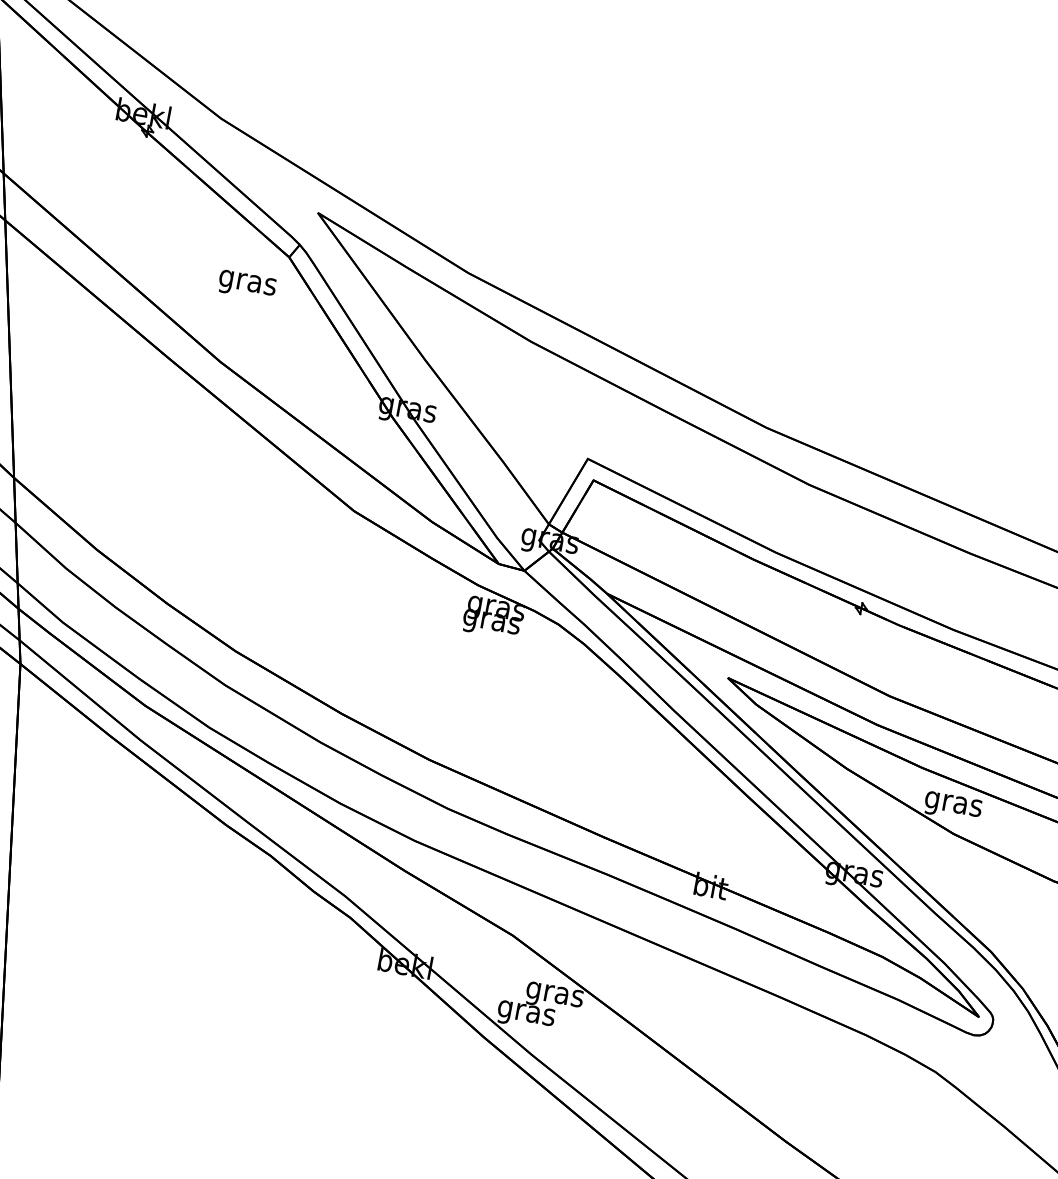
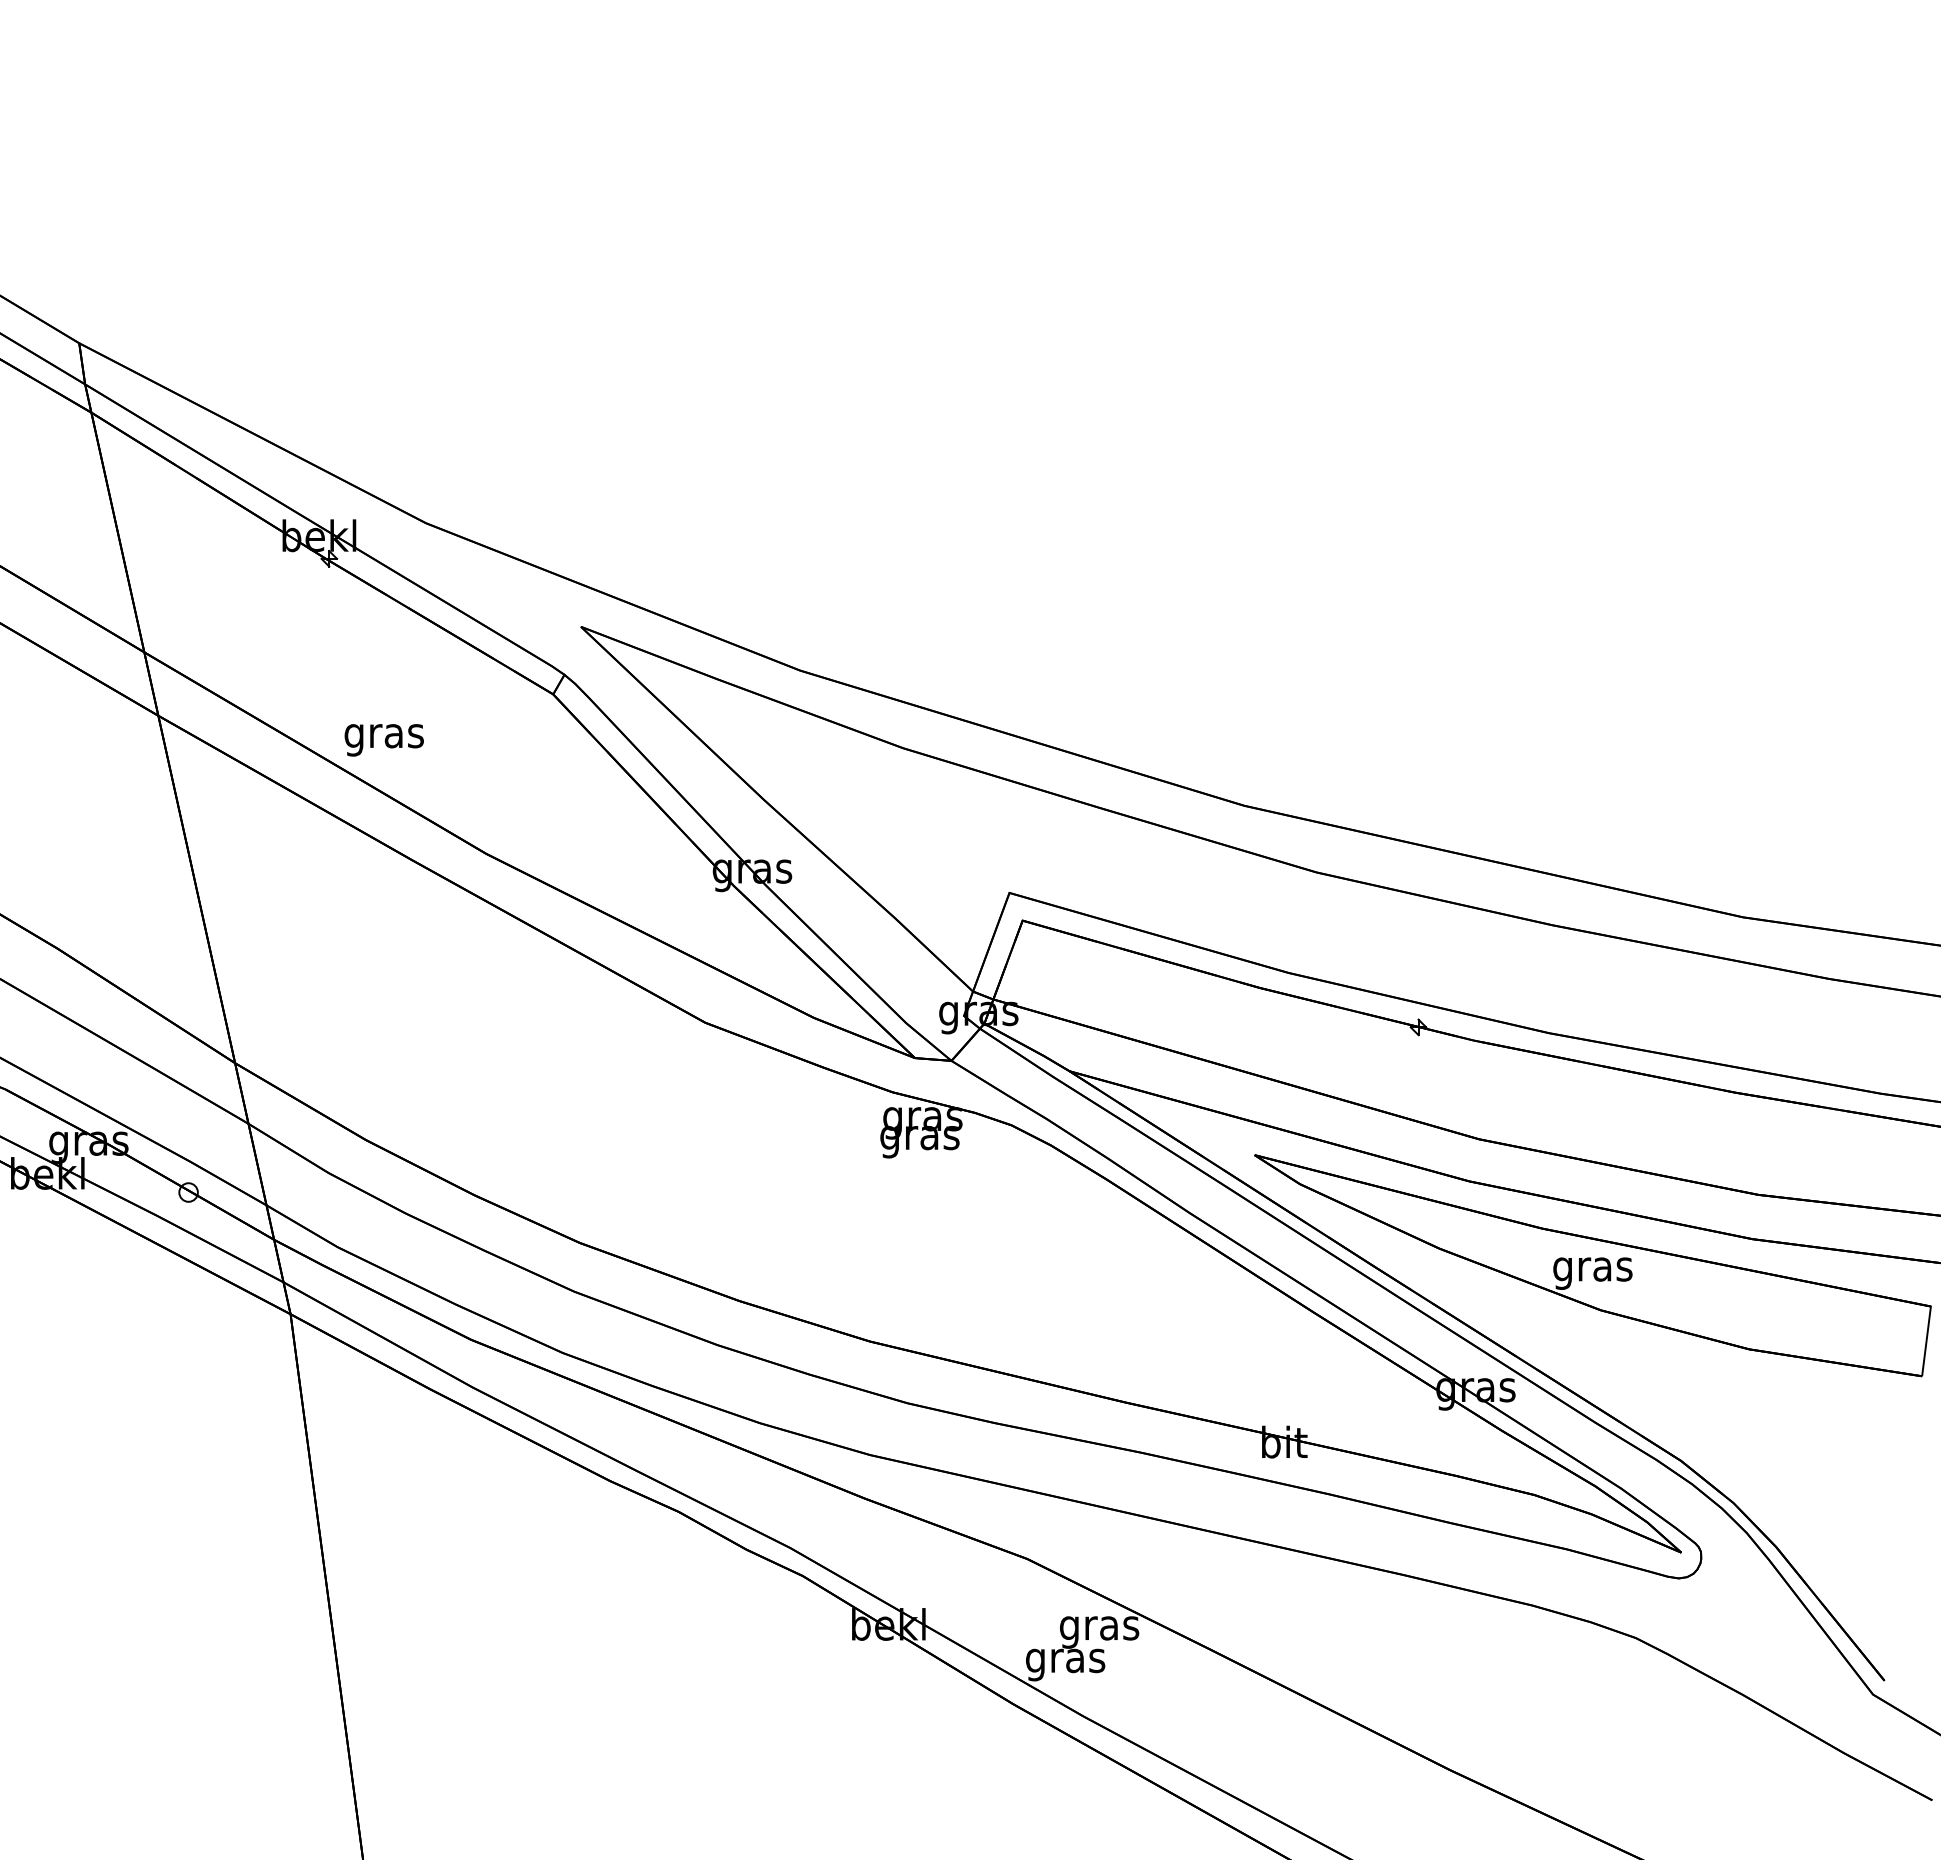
text: (246, 285) -> (383, 740), moved

